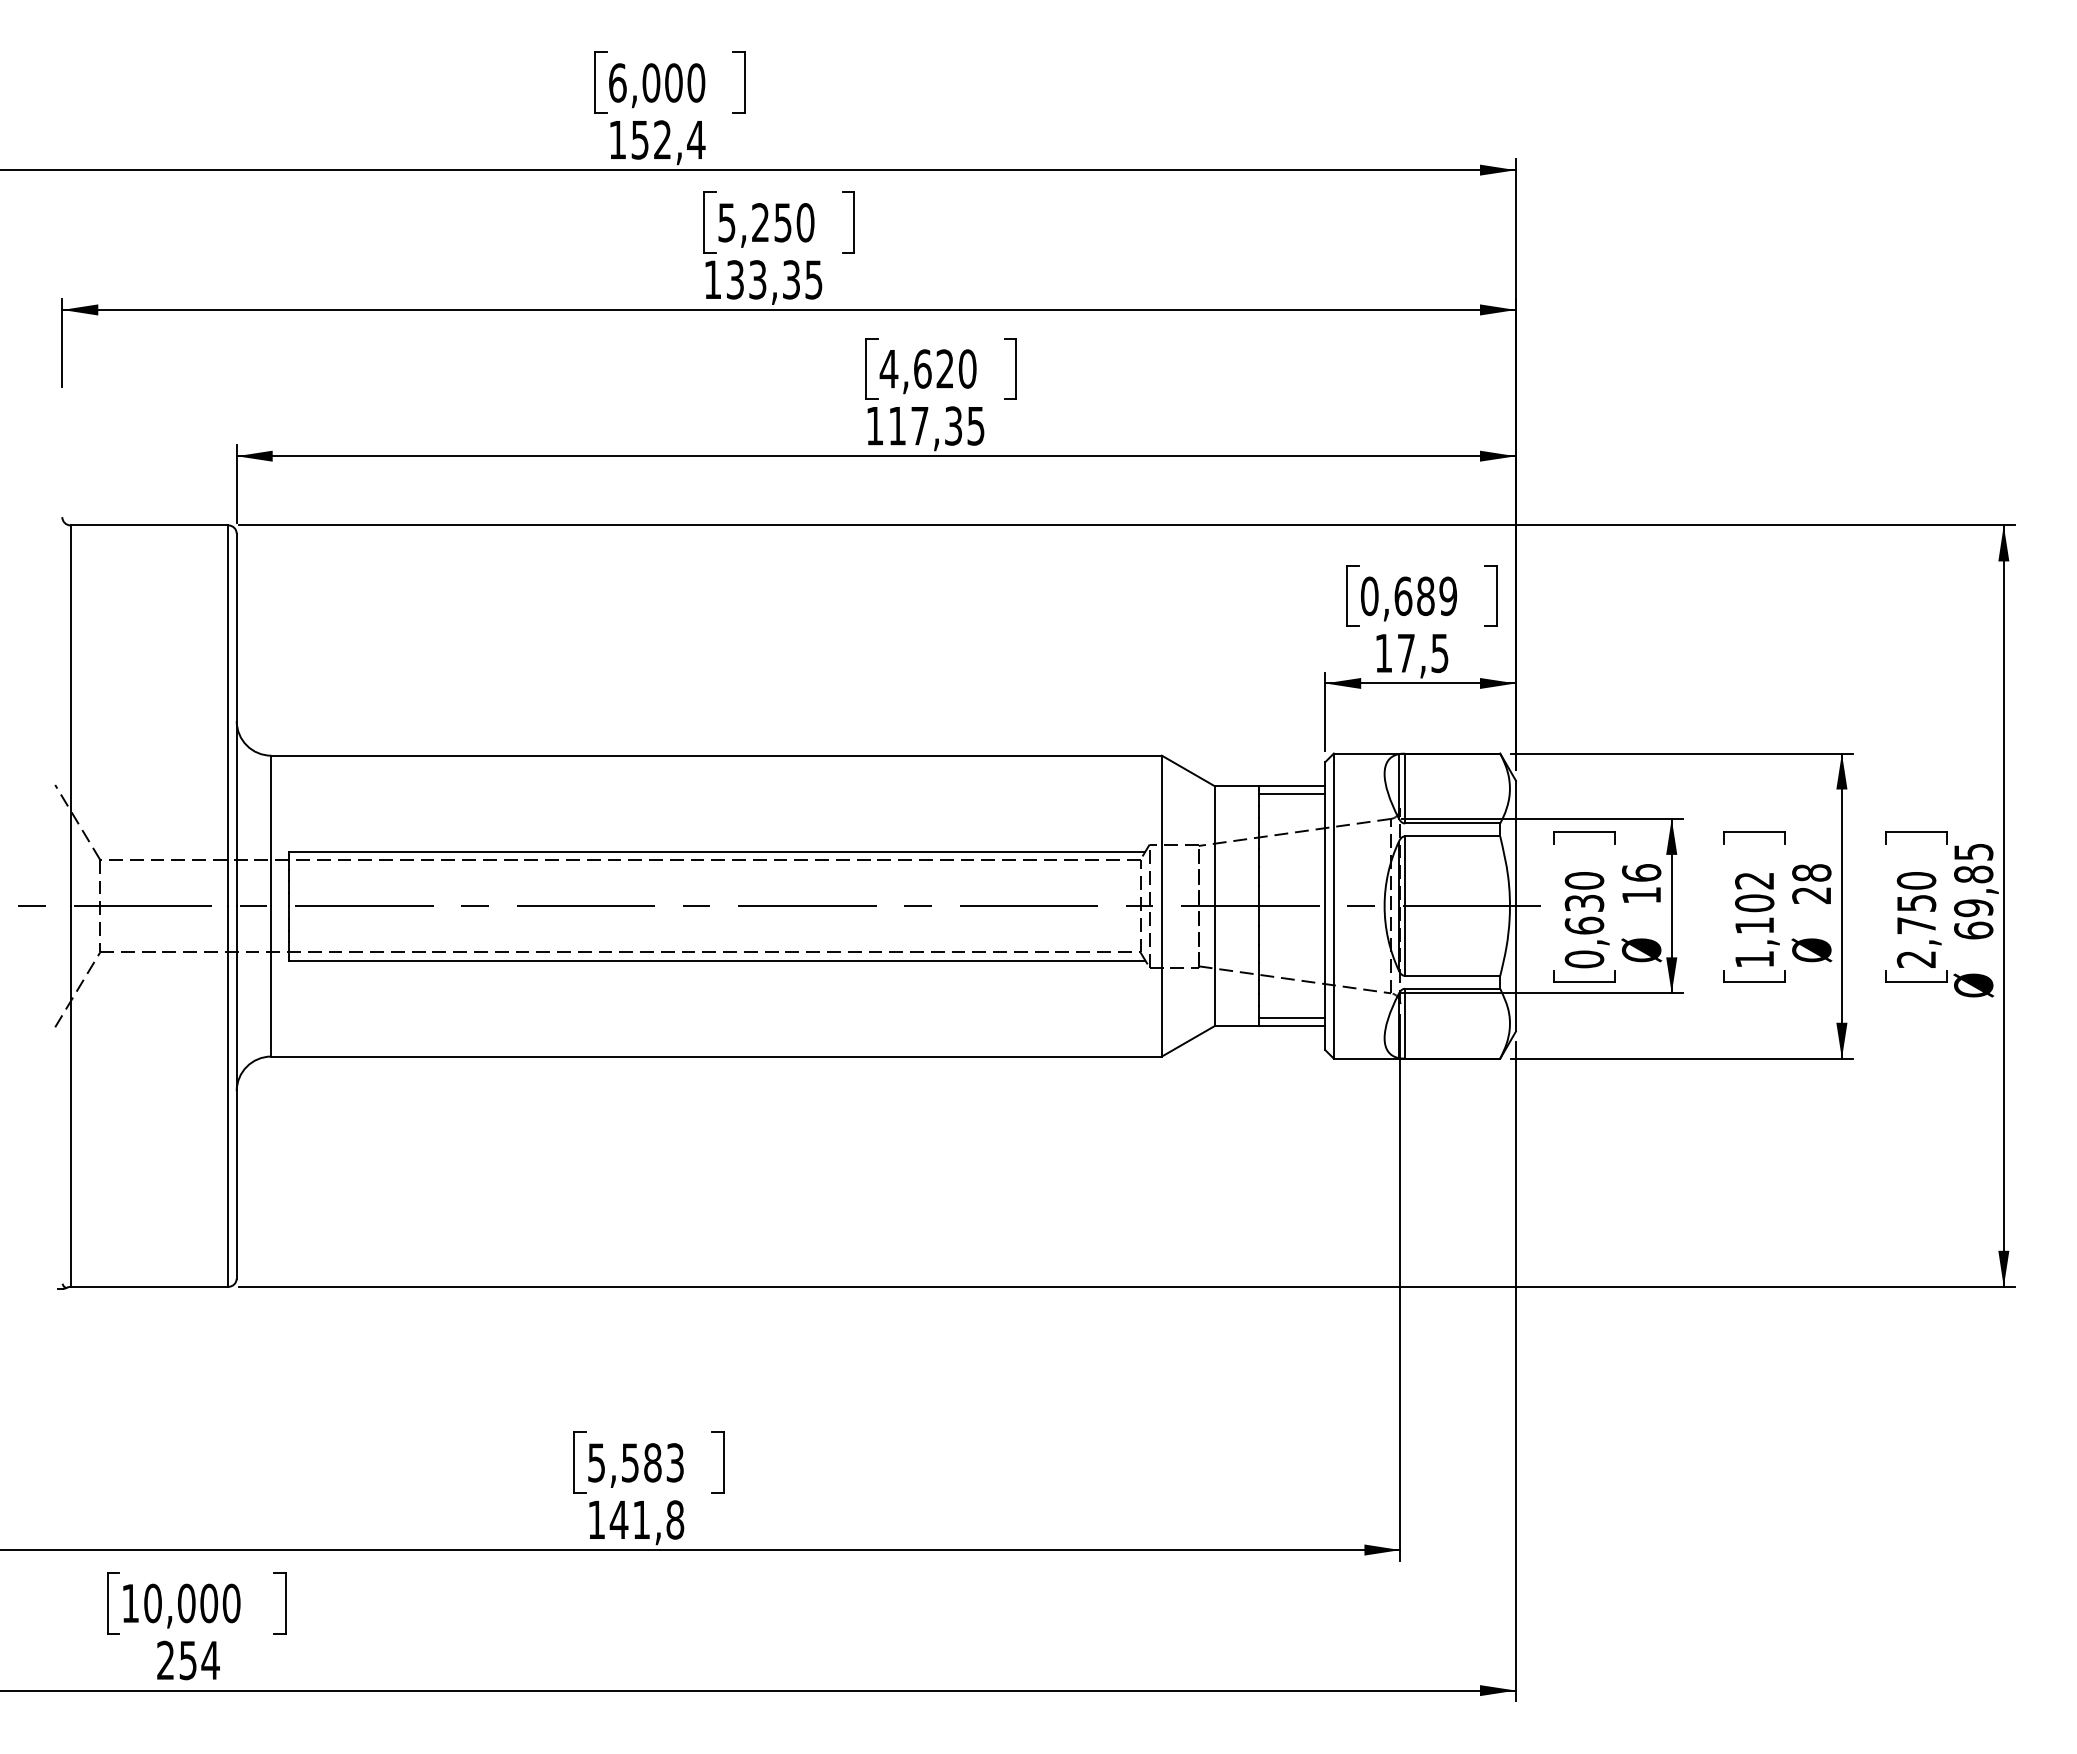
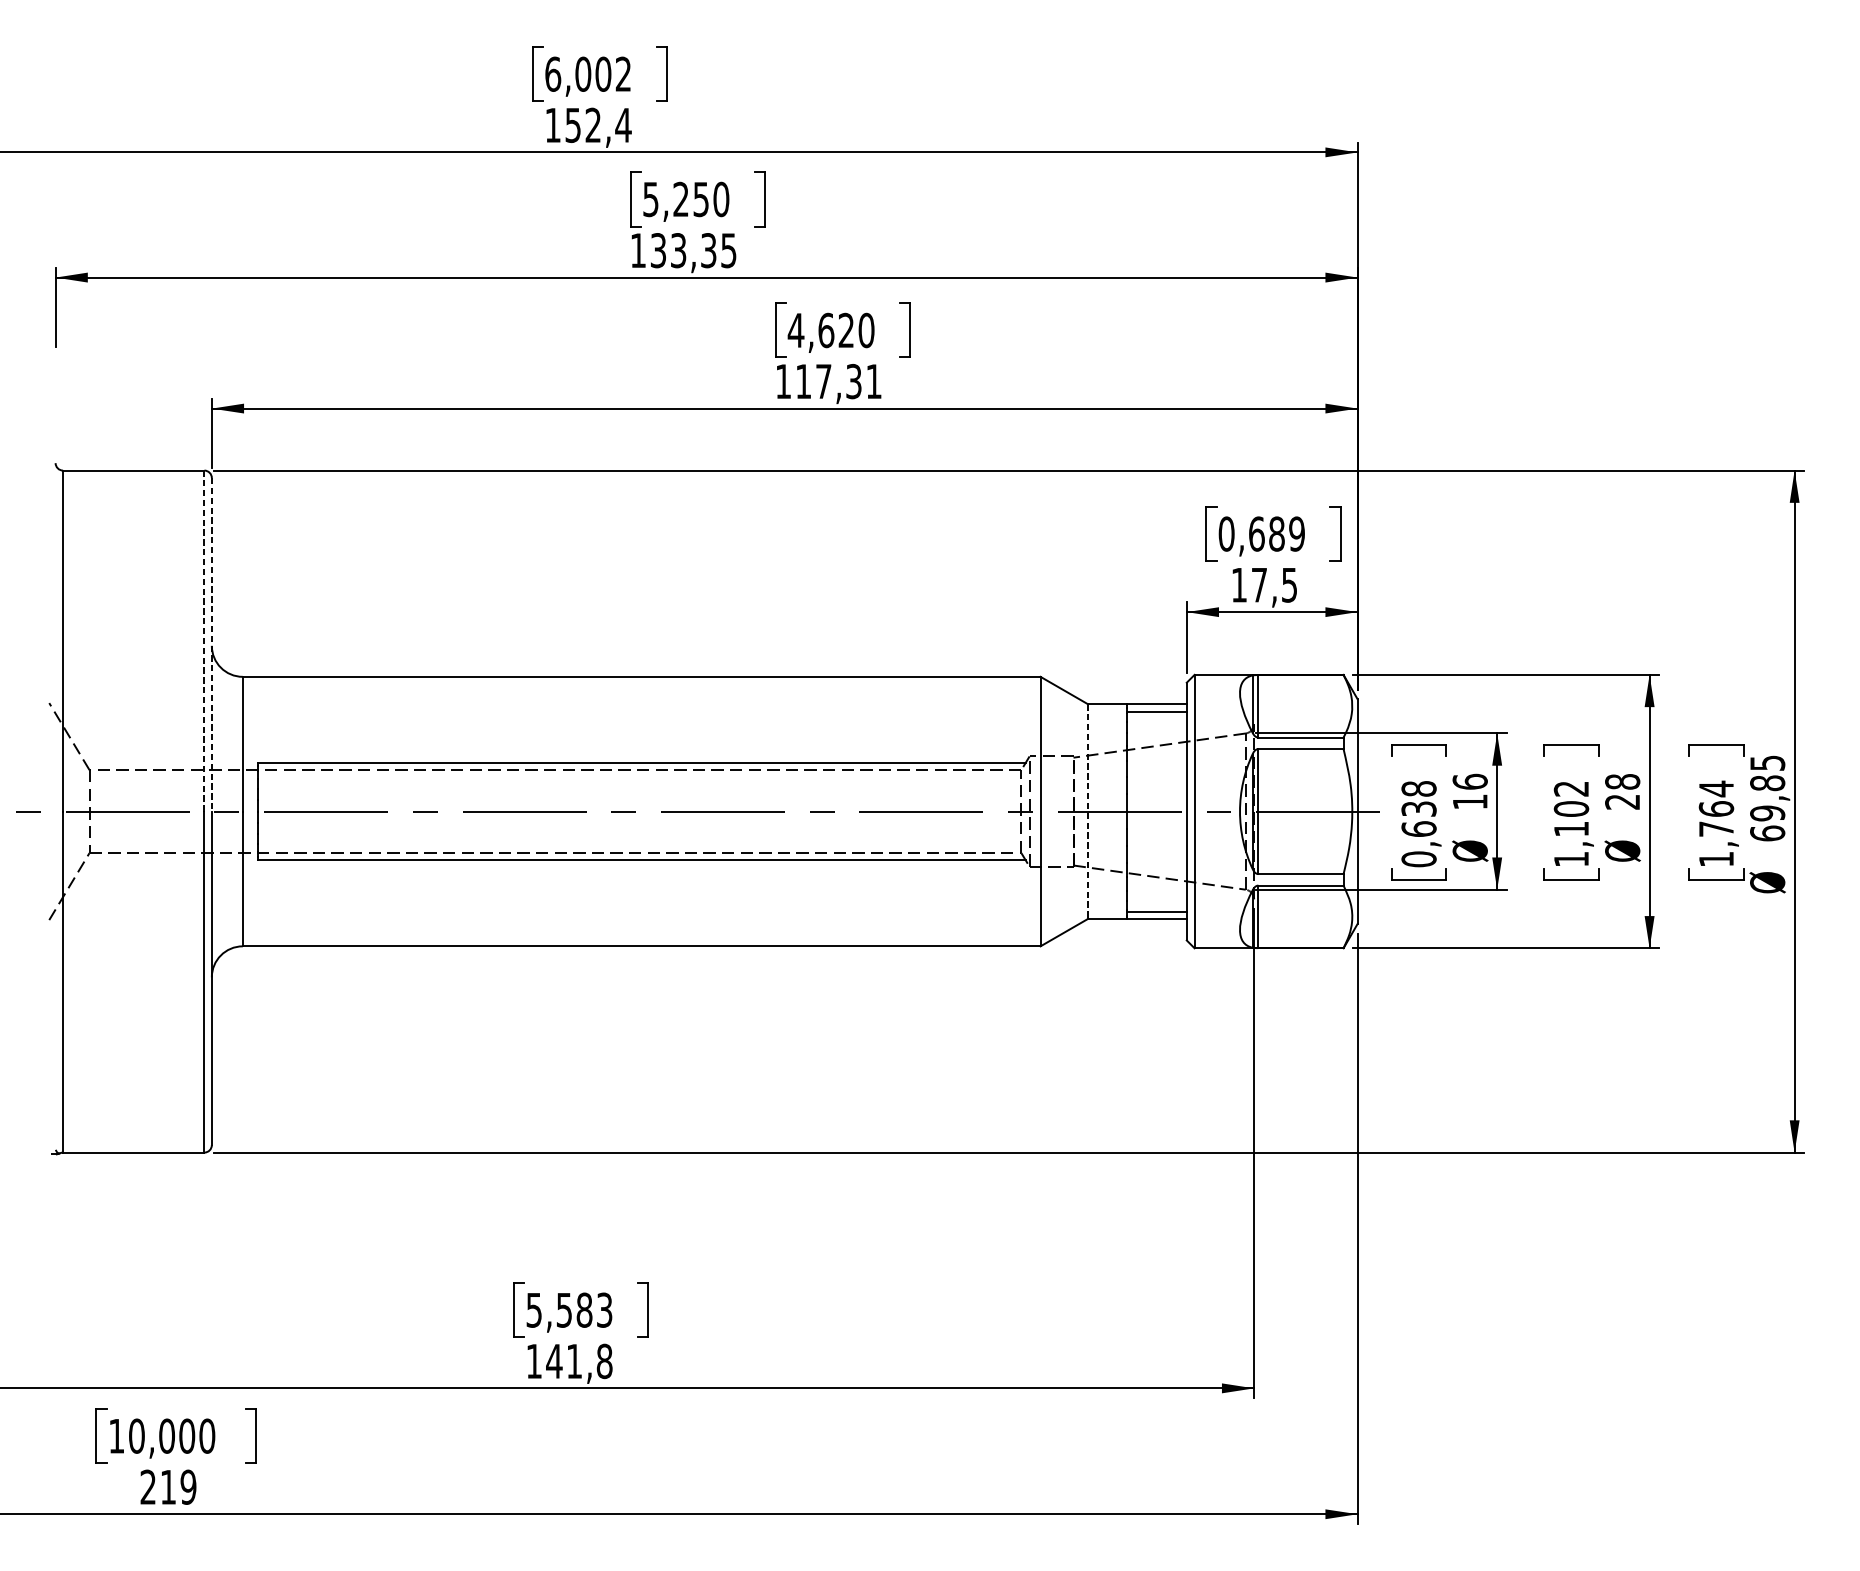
text: (696, 82) -> (623, 73), 6,000 -> 6,002
text: (975, 426) -> (873, 381), 117,35 -> 117,31
line: (228, 715) -> (204, 640), solid -> dashed
line: (236, 720) -> (211, 645), solid -> dashed
text: (1584, 880) -> (1419, 788), 0,630 -> 0,638
line: (1215, 906) -> (1088, 811), solid -> dashed
text: (1916, 919) -> (1716, 823), 2,750 -> 1,764
text: (199, 1660) -> (178, 1487), 254 -> 219

